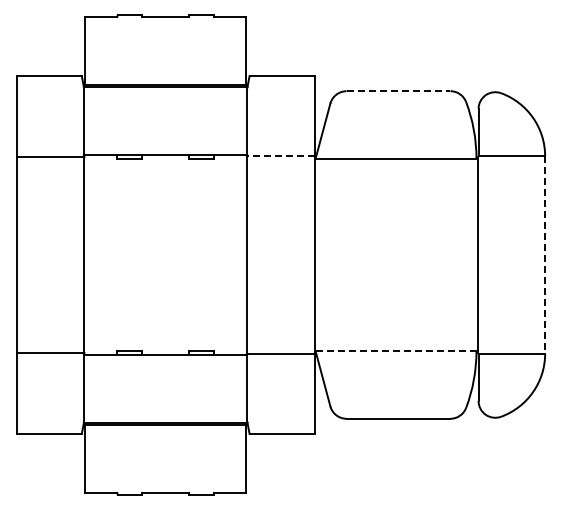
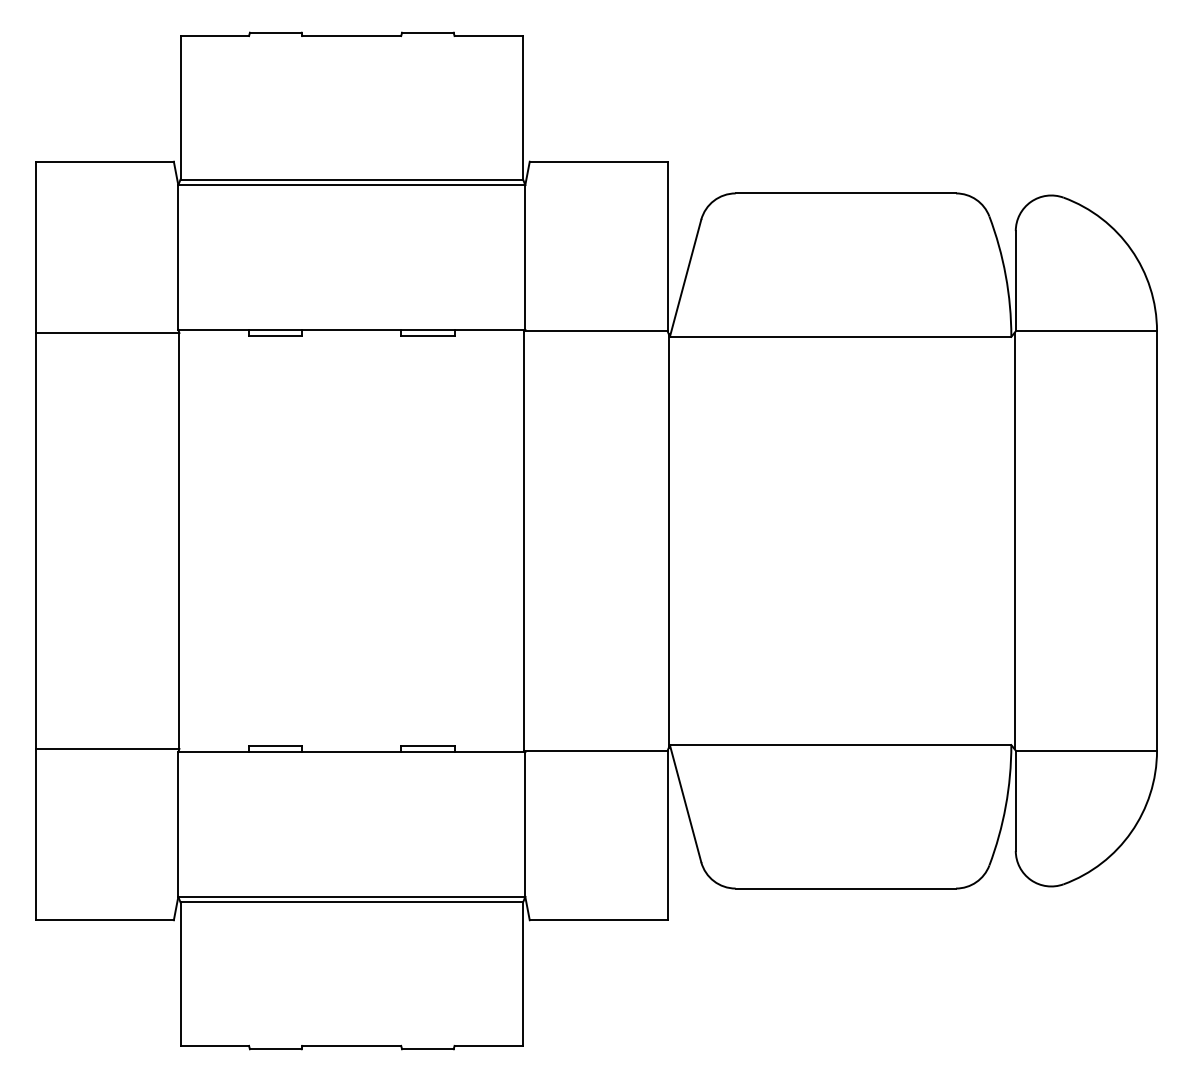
line: (398, 91) -> (845, 194), dashed -> solid
line: (280, 156) -> (595, 331), dashed -> solid
line: (545, 255) -> (1157, 542), dashed -> solid
line: (396, 351) -> (841, 745), dashed -> solid

